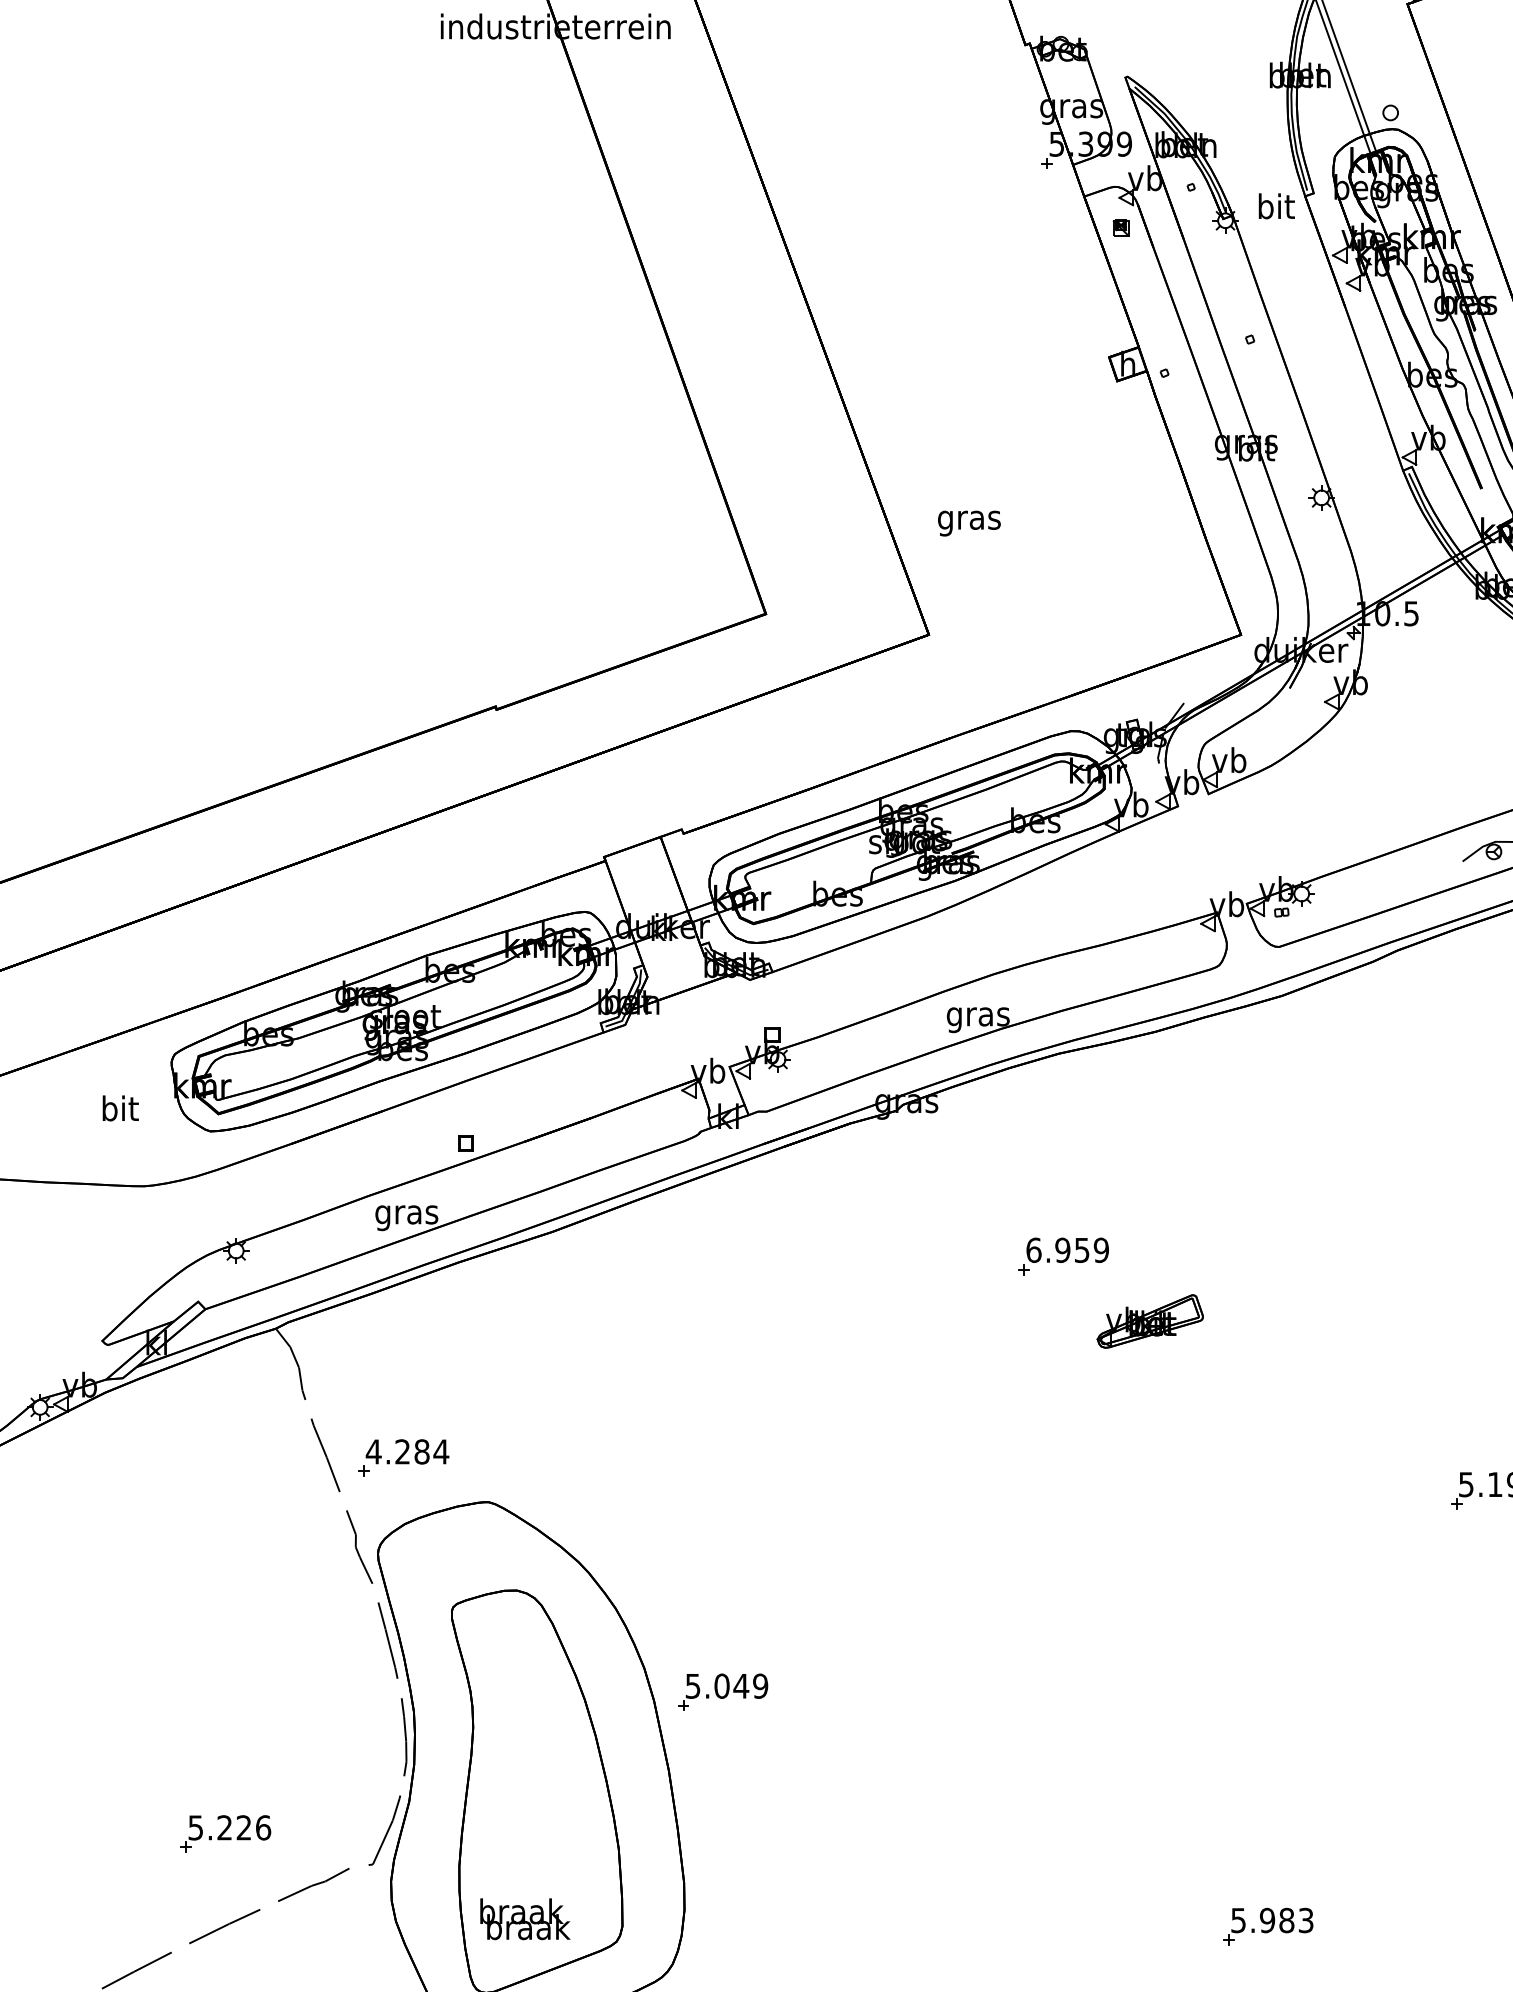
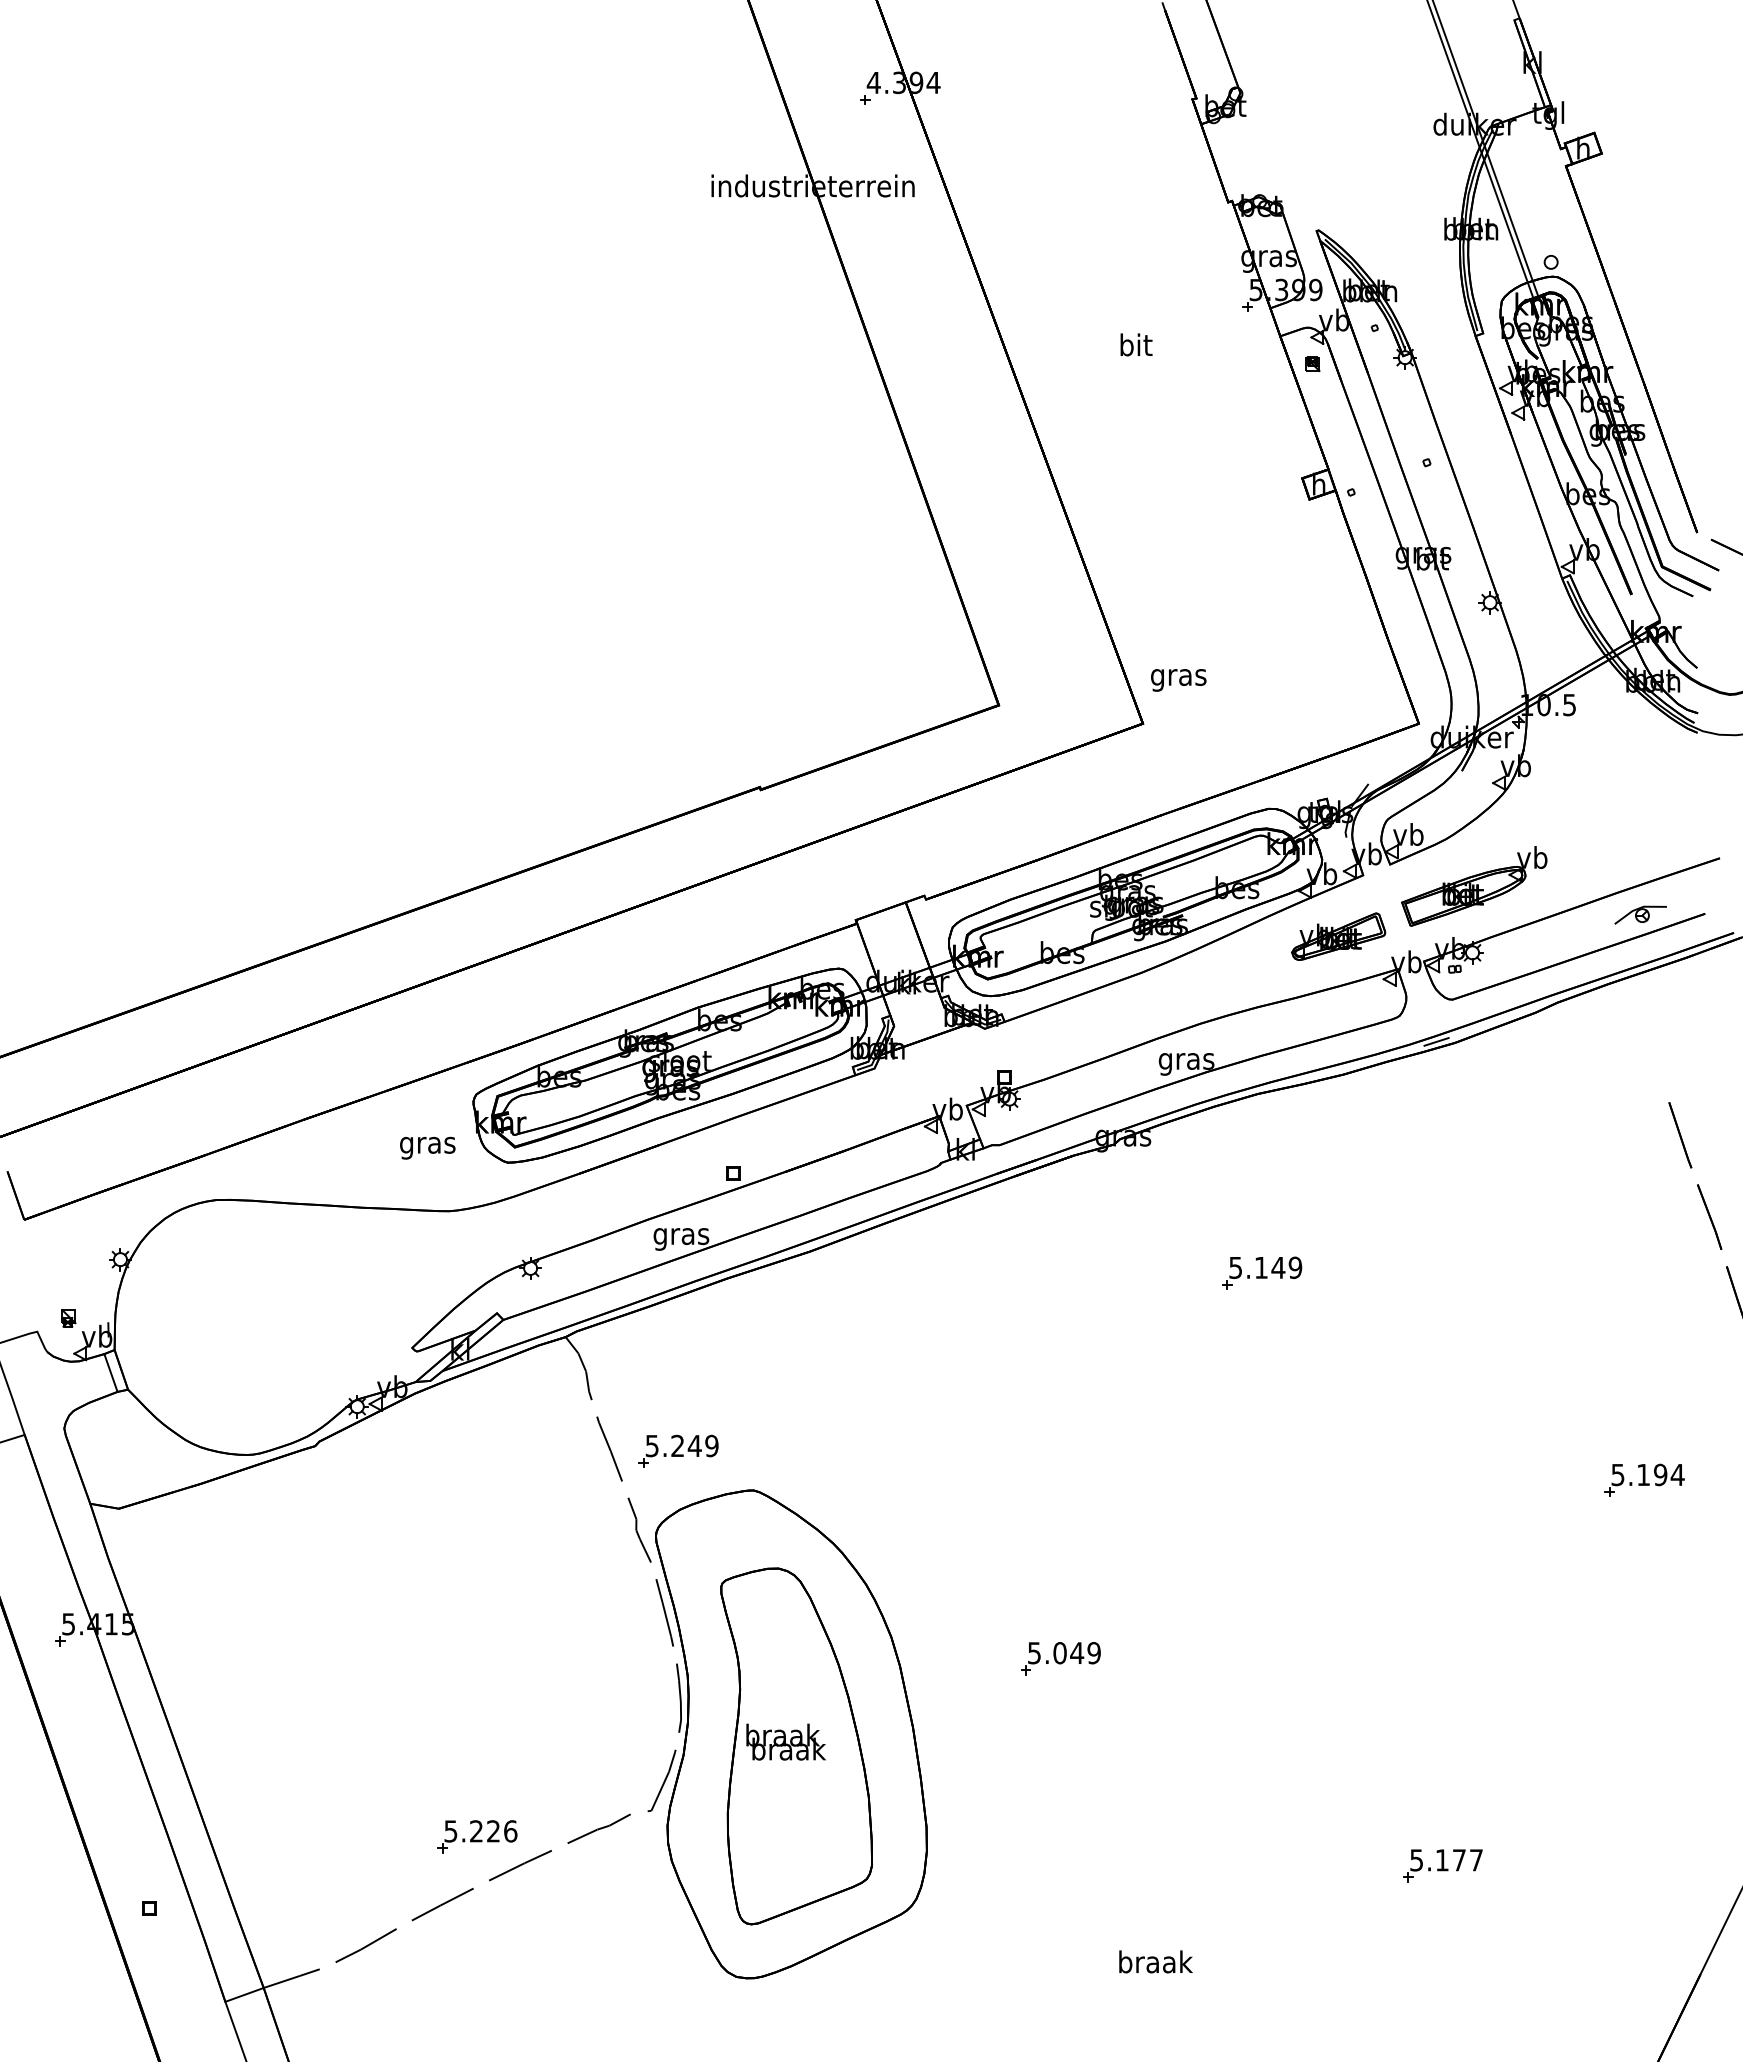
text: (1276, 205) -> (1136, 344), moved
text: (969, 523) -> (1178, 680), moved
part: (1303, 818) -> (1474, 886), added
line: (1260, 994) -> (1436, 1041), added
text: (119, 1110) -> (427, 1144), bit -> gras
text: (1058, 1249) -> (1257, 1267), 6.959 -> 5.149
part: (1150, 1321) -> (1338, 936), moved
text: (406, 1451) -> (681, 1445), 4.284 -> 5.249
part: (722, 1692) -> (1060, 1658), moved
part: (225, 1833) -> (477, 1836), moved
text: (524, 1918) -> (785, 1741), moved
text: (1285, 1920) -> (1458, 1860), 5.983 -> 5.177

